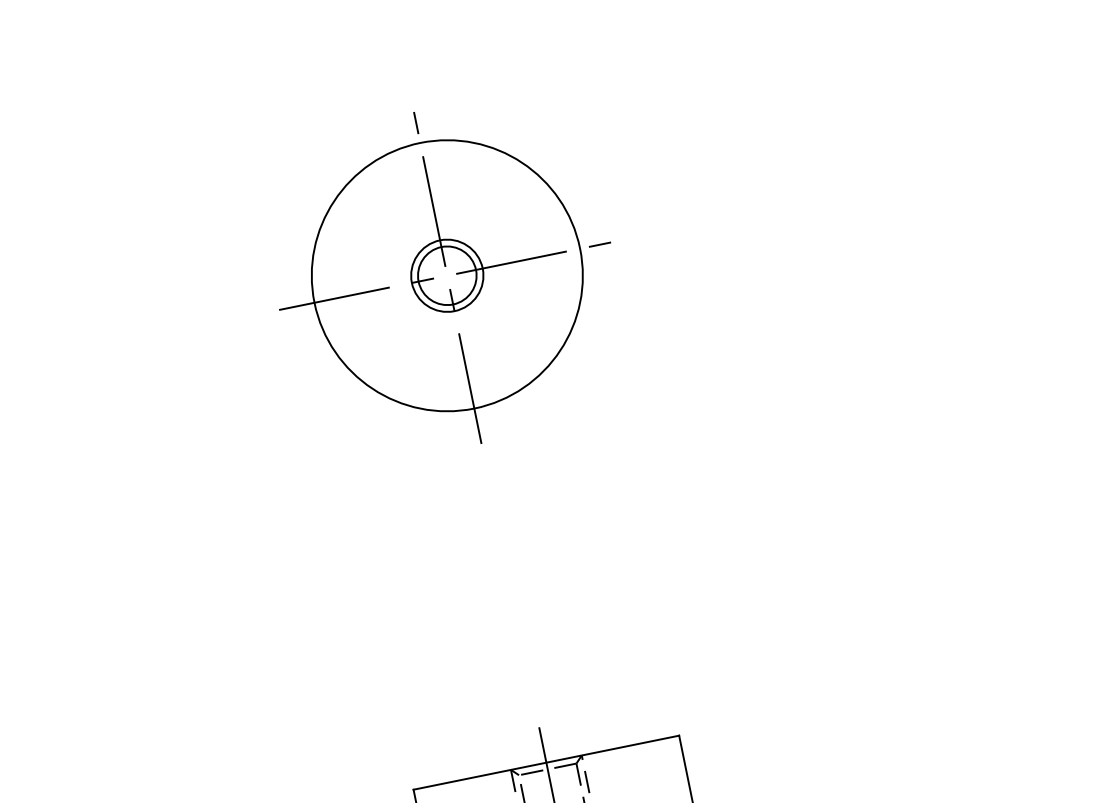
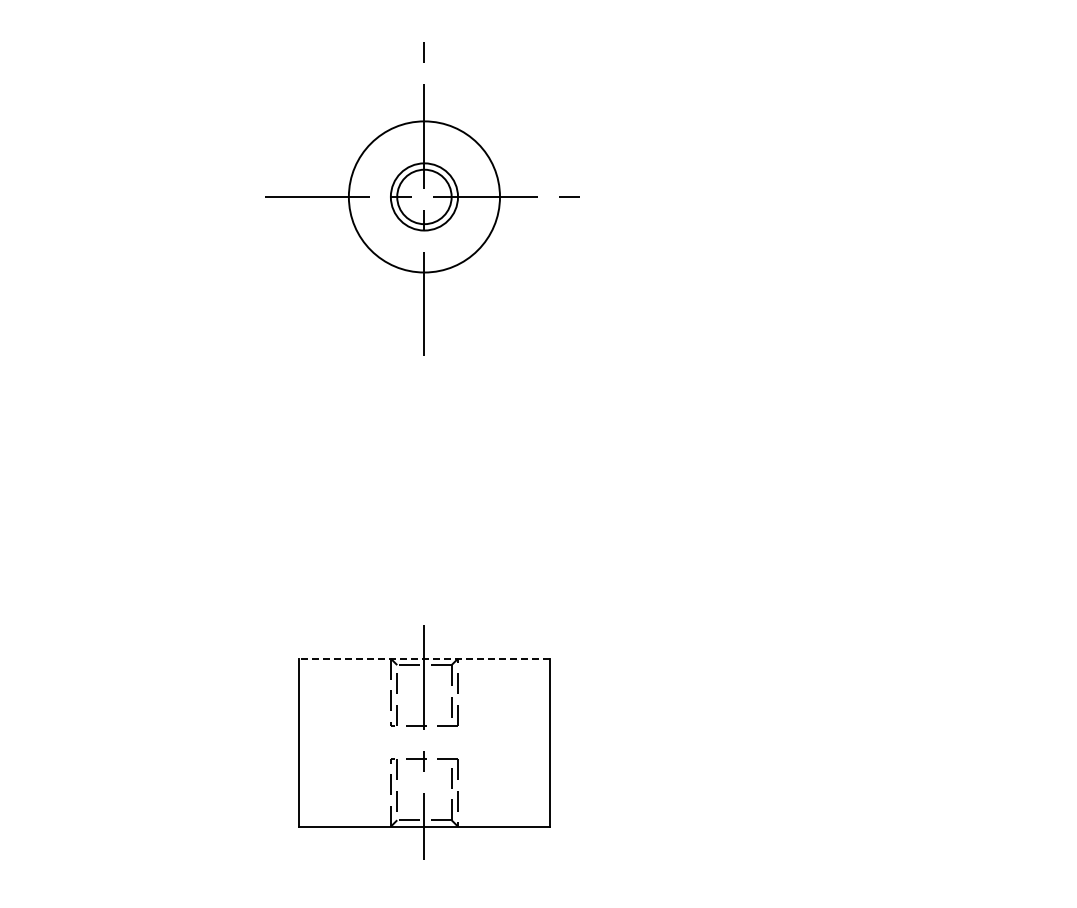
circle: (447, 275) -> (424, 196), size x0.6
line: (546, 762) -> (424, 658), solid -> dashed

